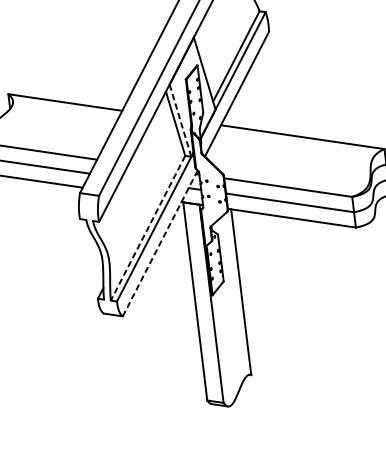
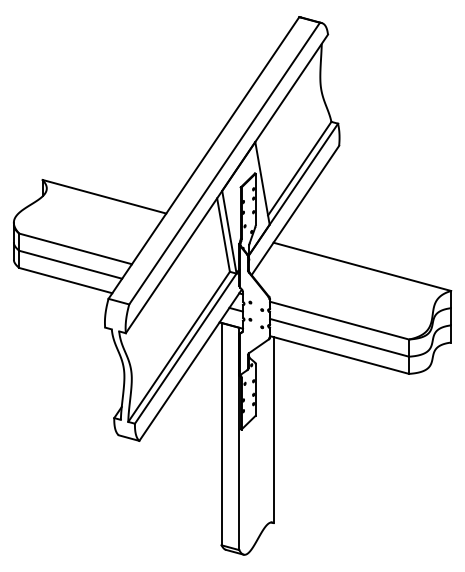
line: (180, 120) -> (229, 232), dashed -> solid
line: (148, 227) -> (179, 346), dashed -> solid
line: (160, 243) -> (190, 365), dashed -> solid

